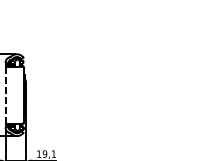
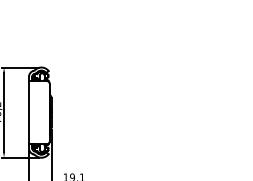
line: (5, 95) -> (28, 112), dashed -> solid

